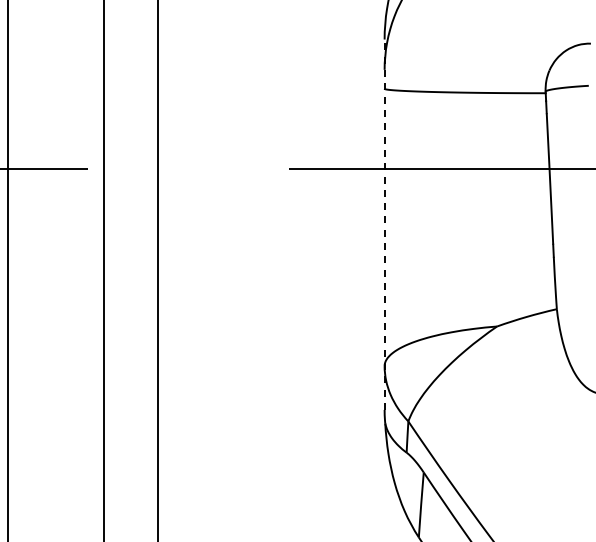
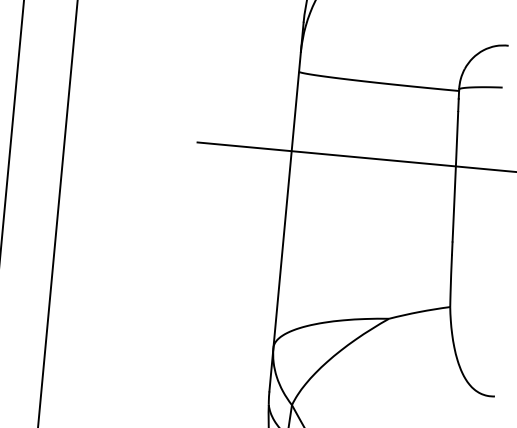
line: (384, 224) -> (286, 206), dashed -> solid

